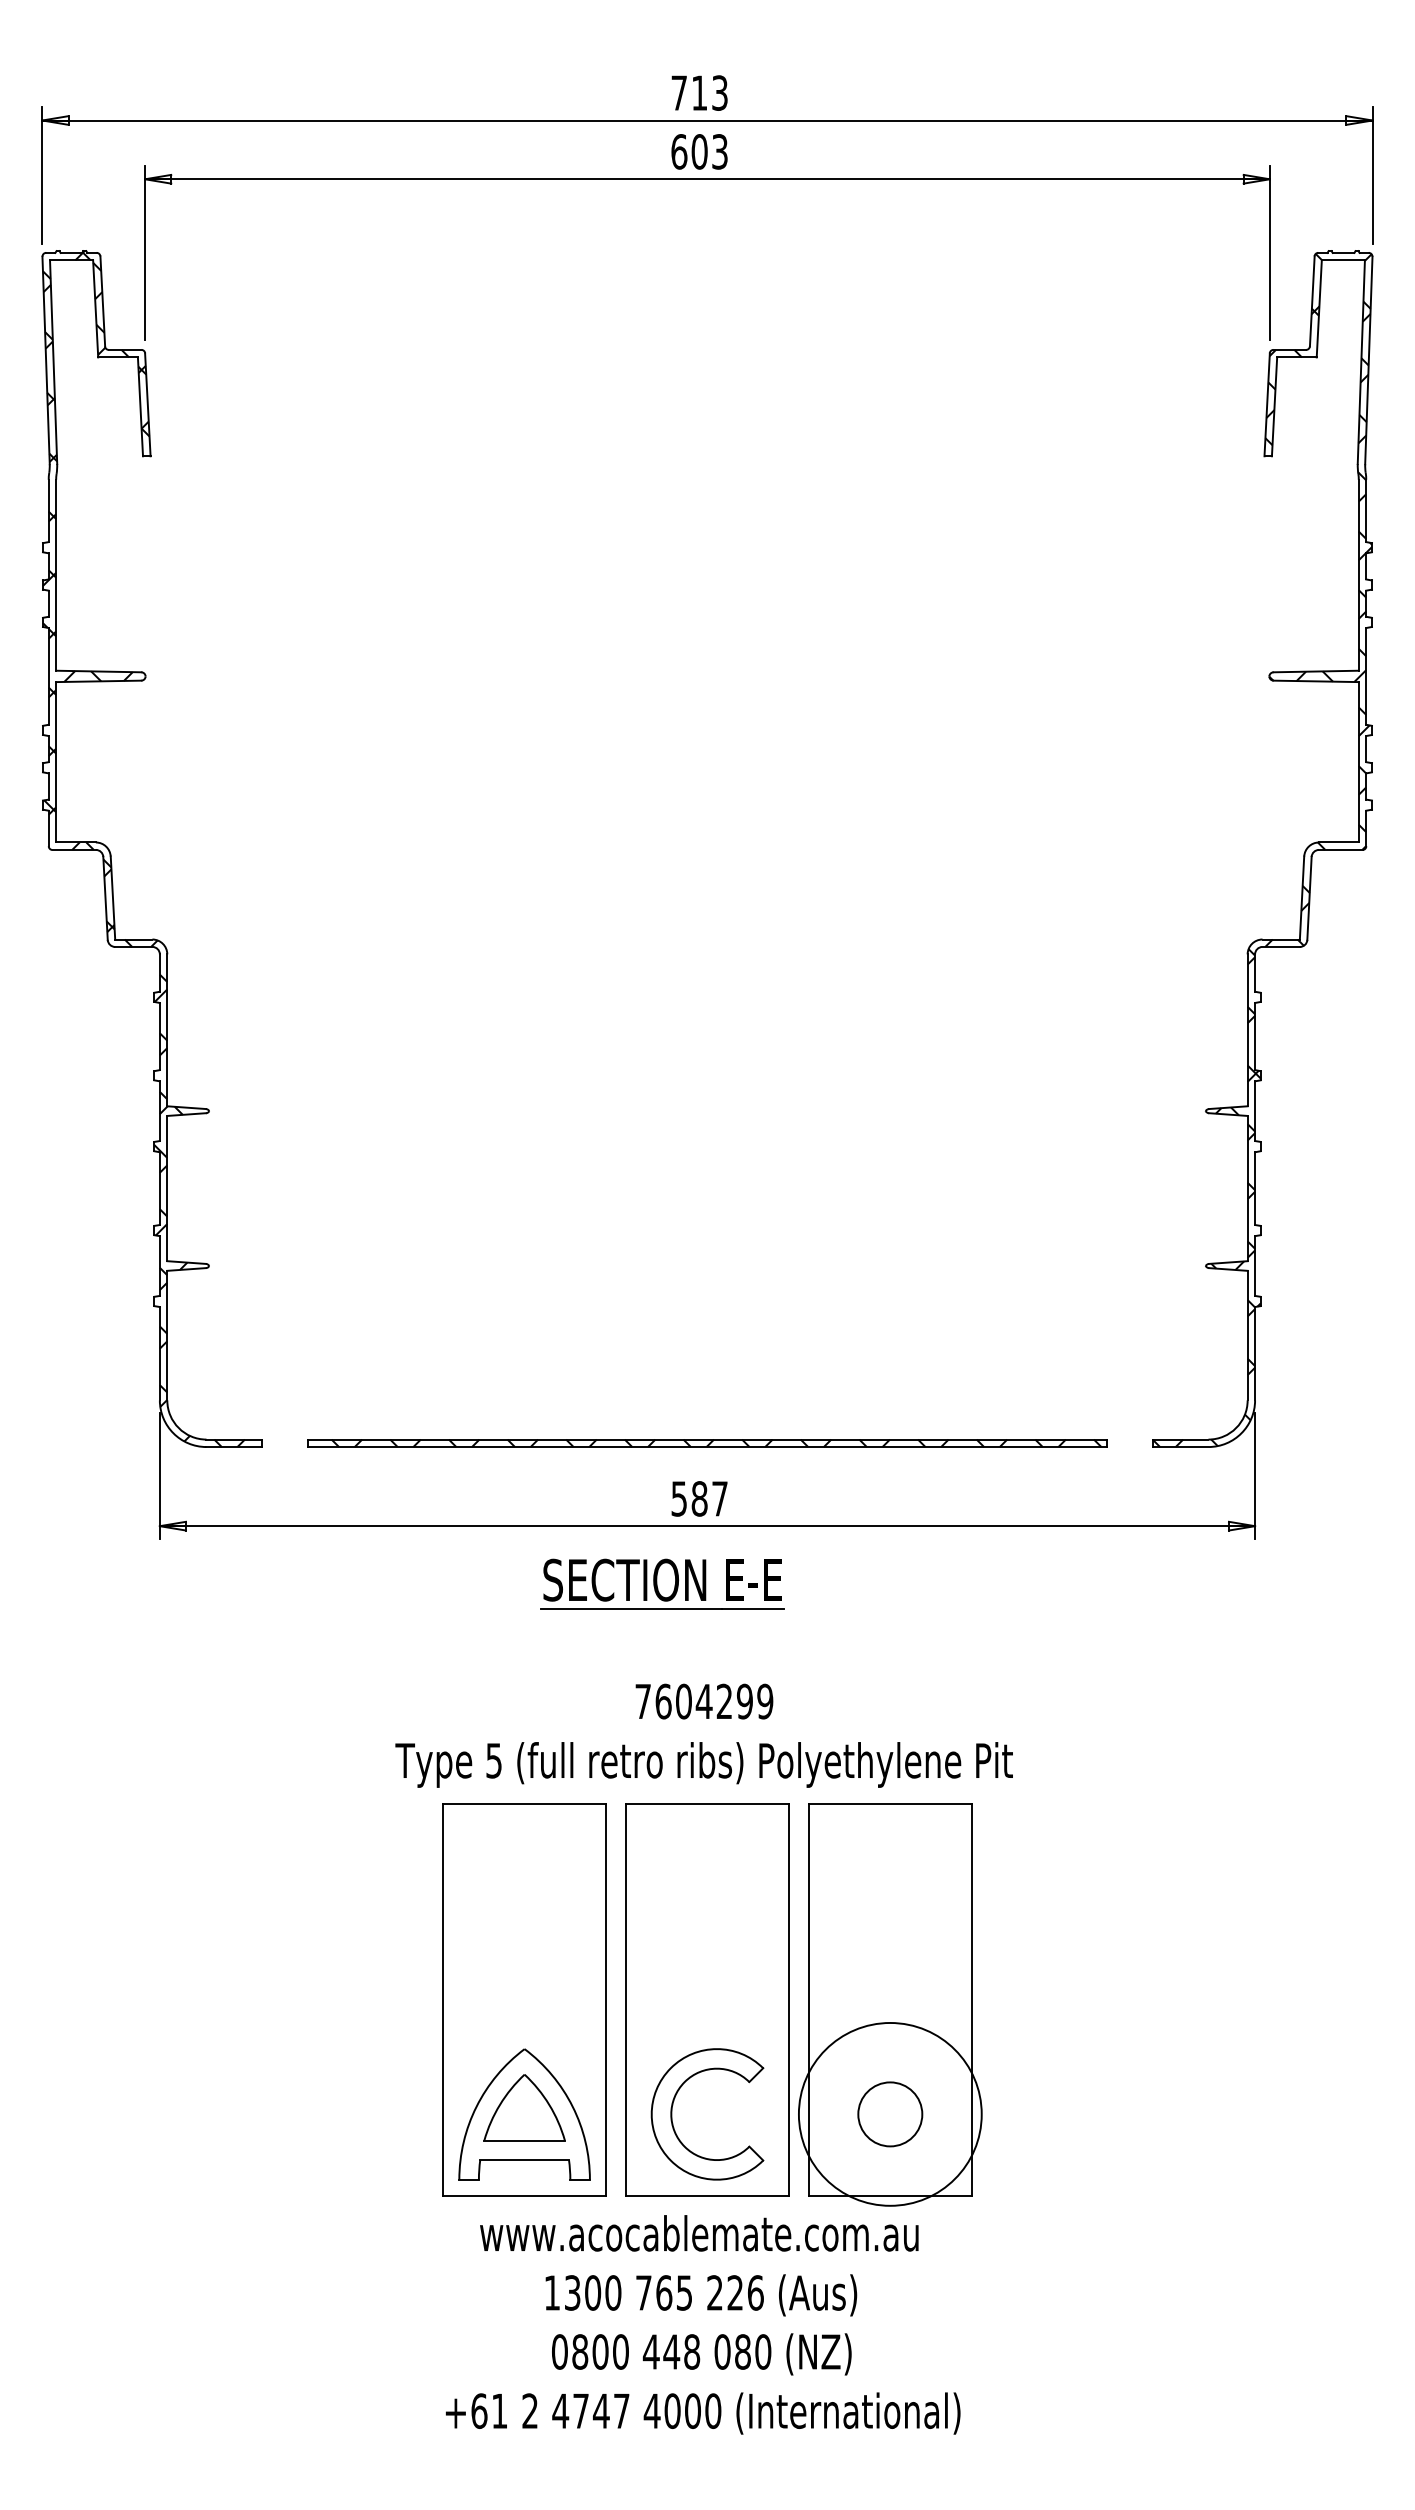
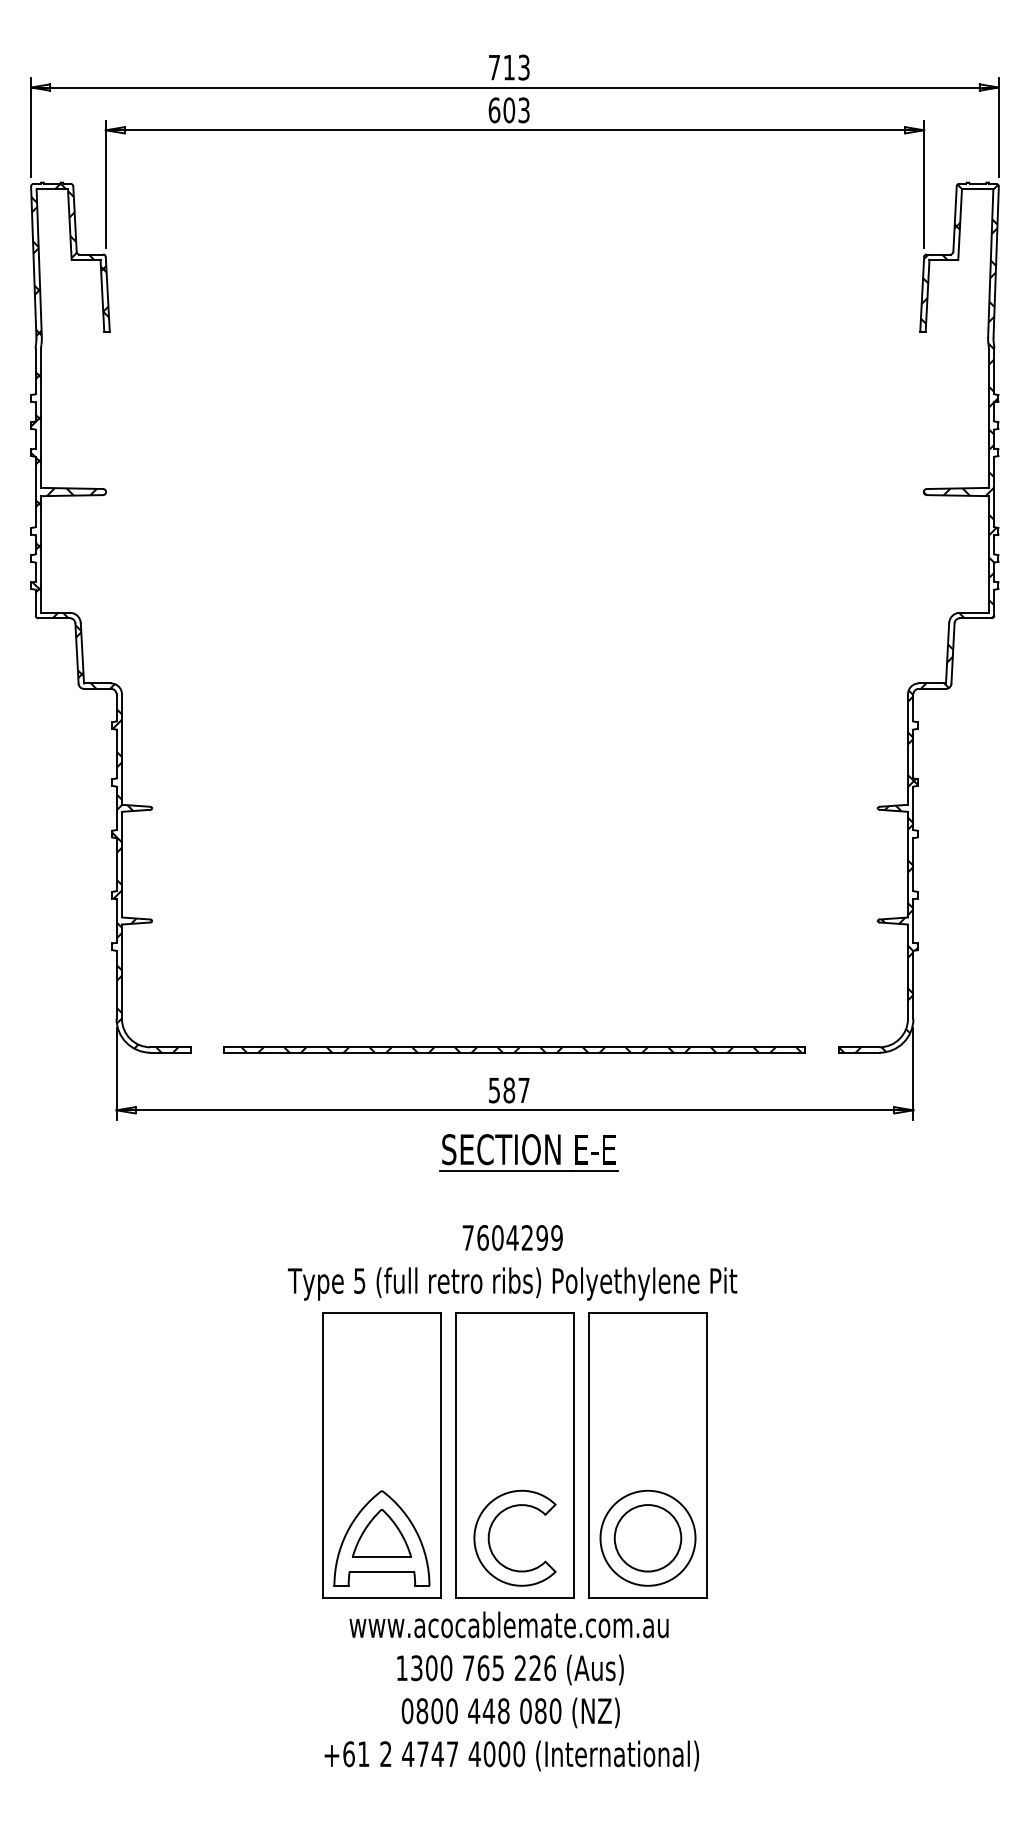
part: (662, 1583) -> (528, 1152), moved
circle: (890, 2114) -> (648, 1538), size x0.71
circle: (890, 2114) -> (648, 1538), size x1.43

